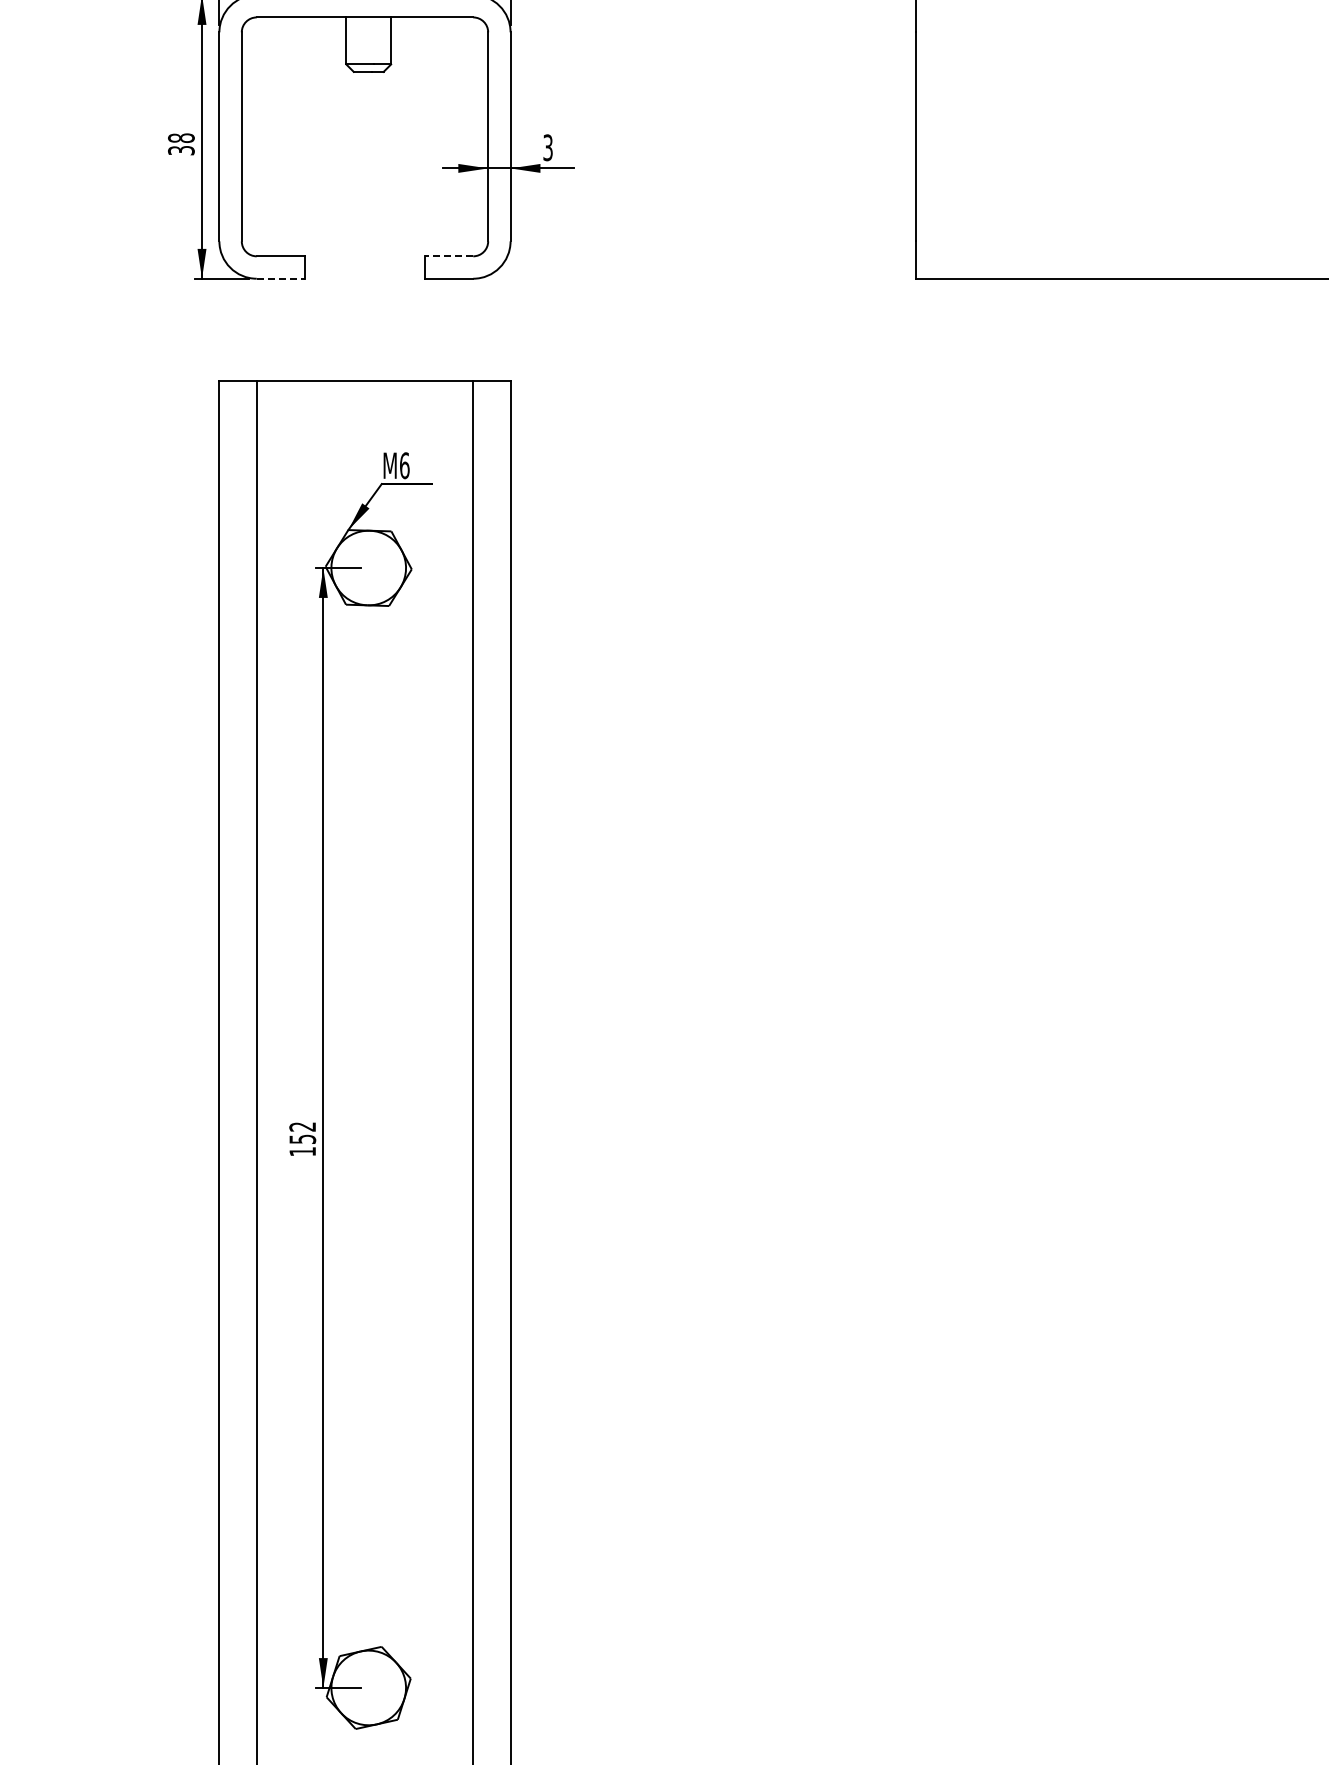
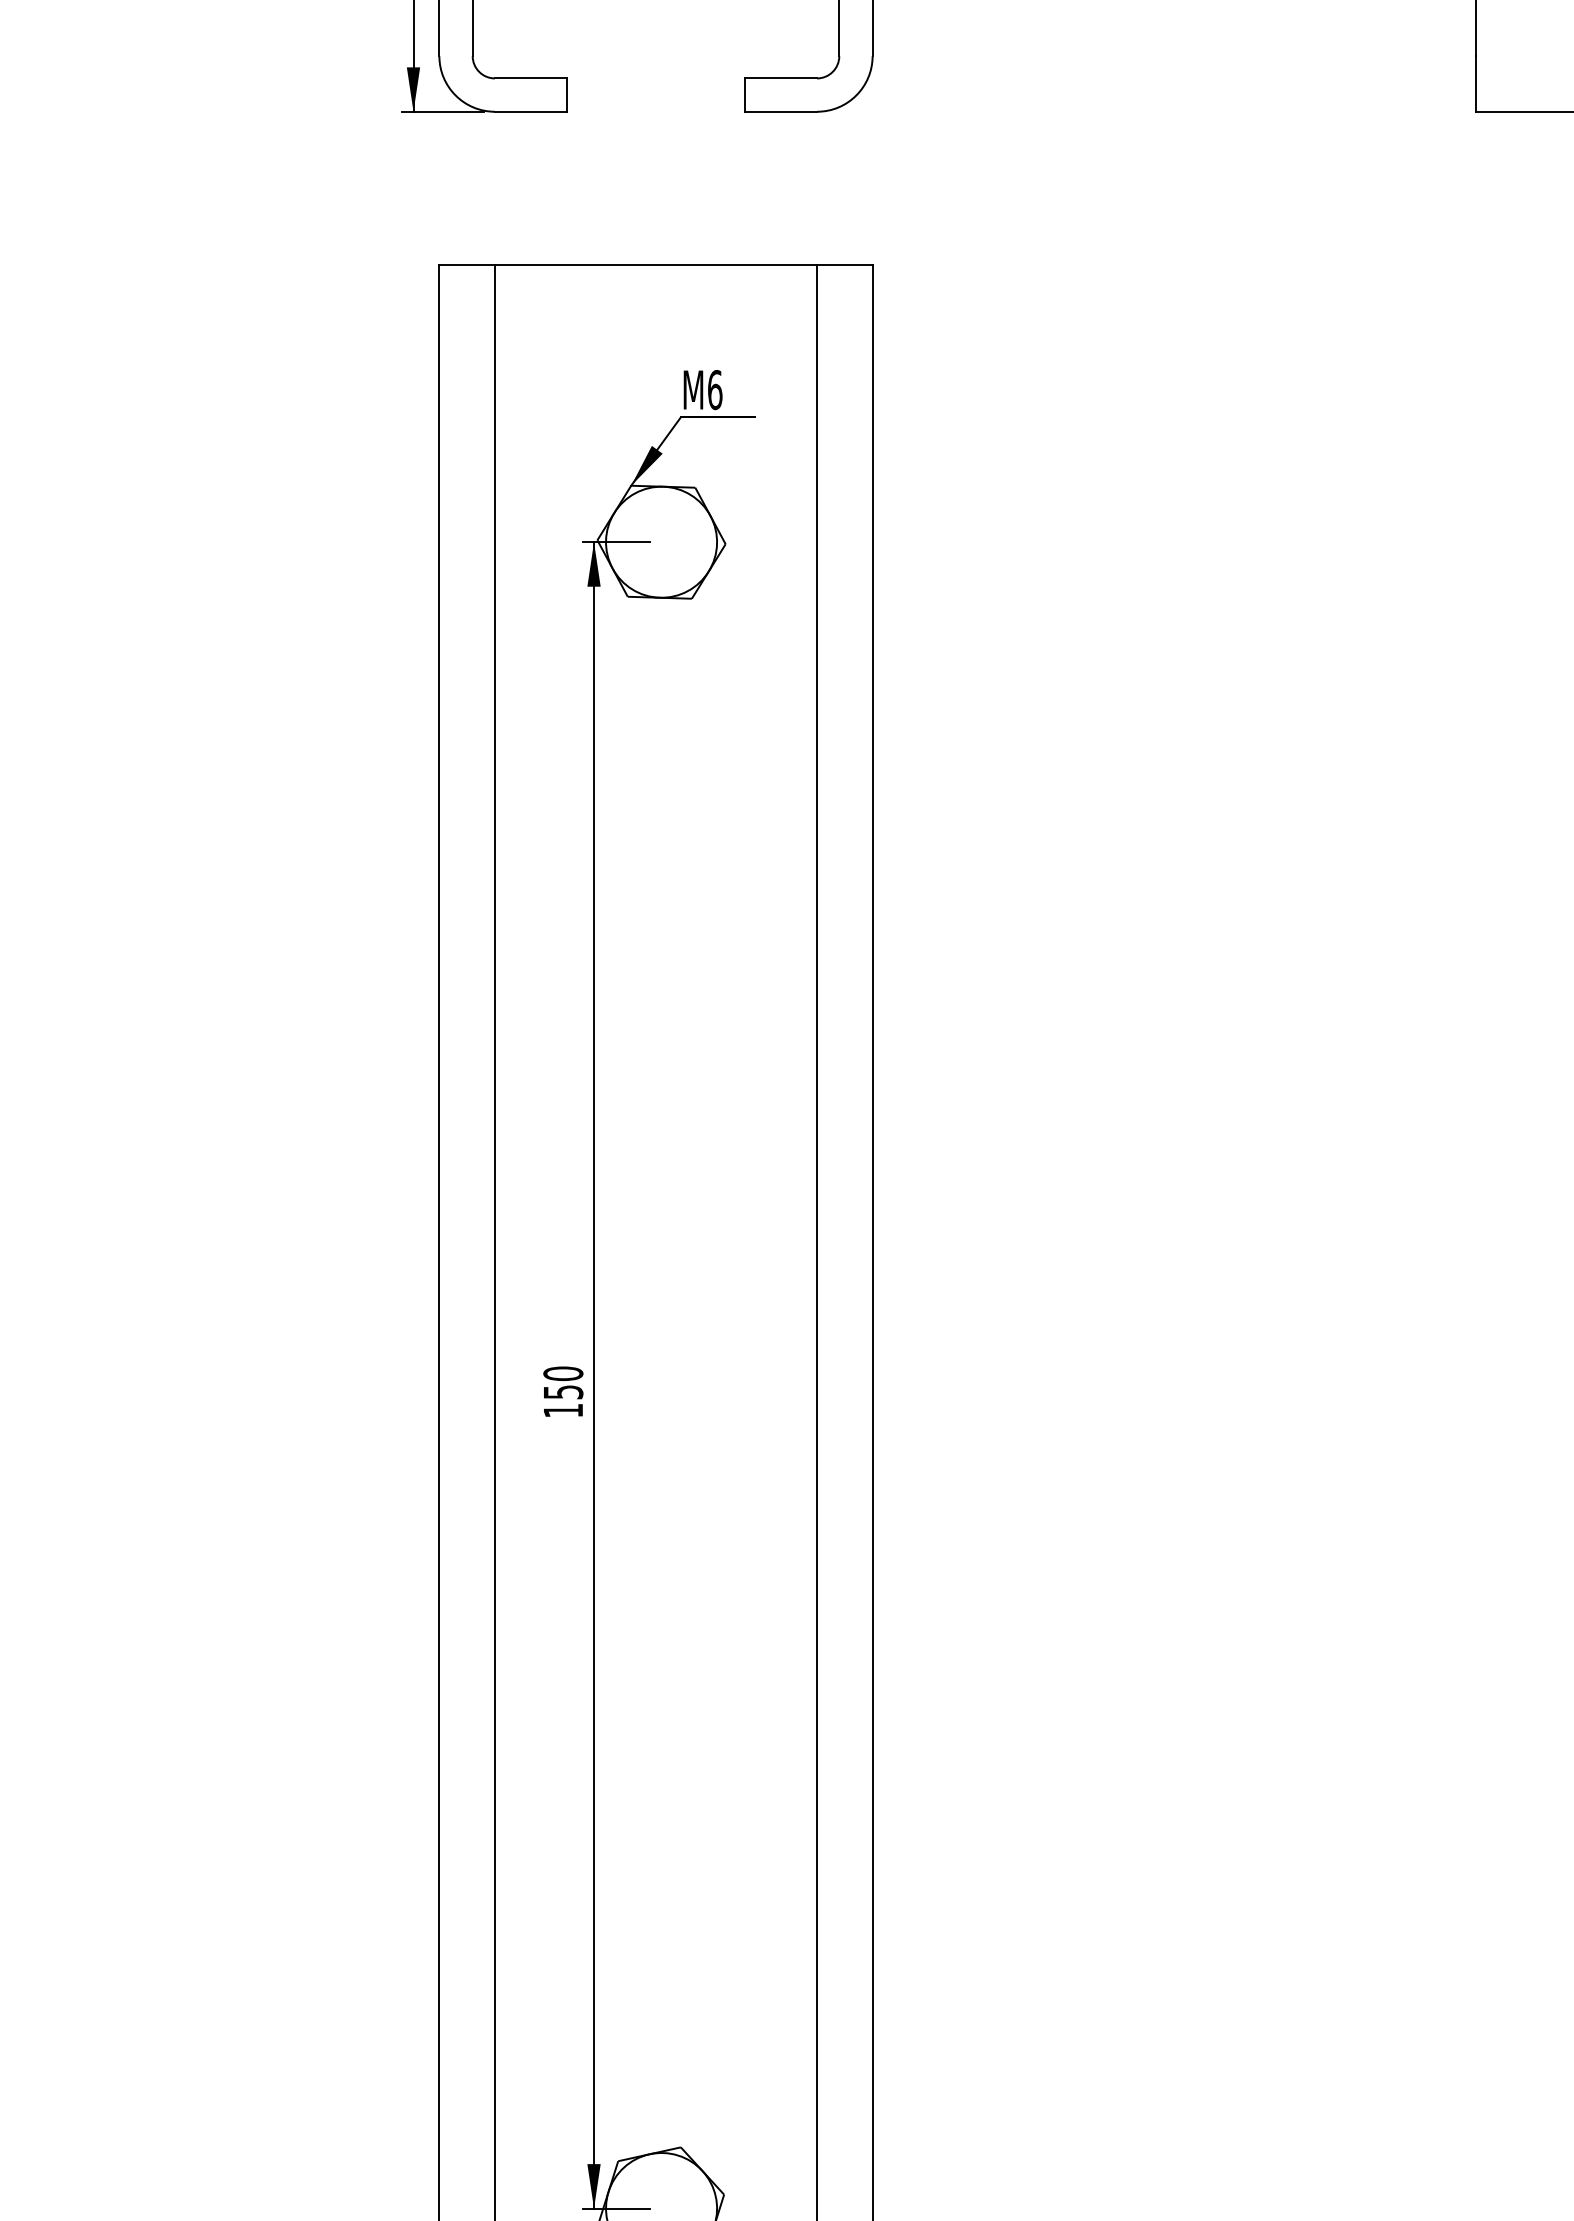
line: (448, 256) -> (780, 78), dashed -> solid
line: (281, 278) -> (531, 111), dashed -> solid
text: (302, 1126) -> (563, 1373), 152 -> 150

